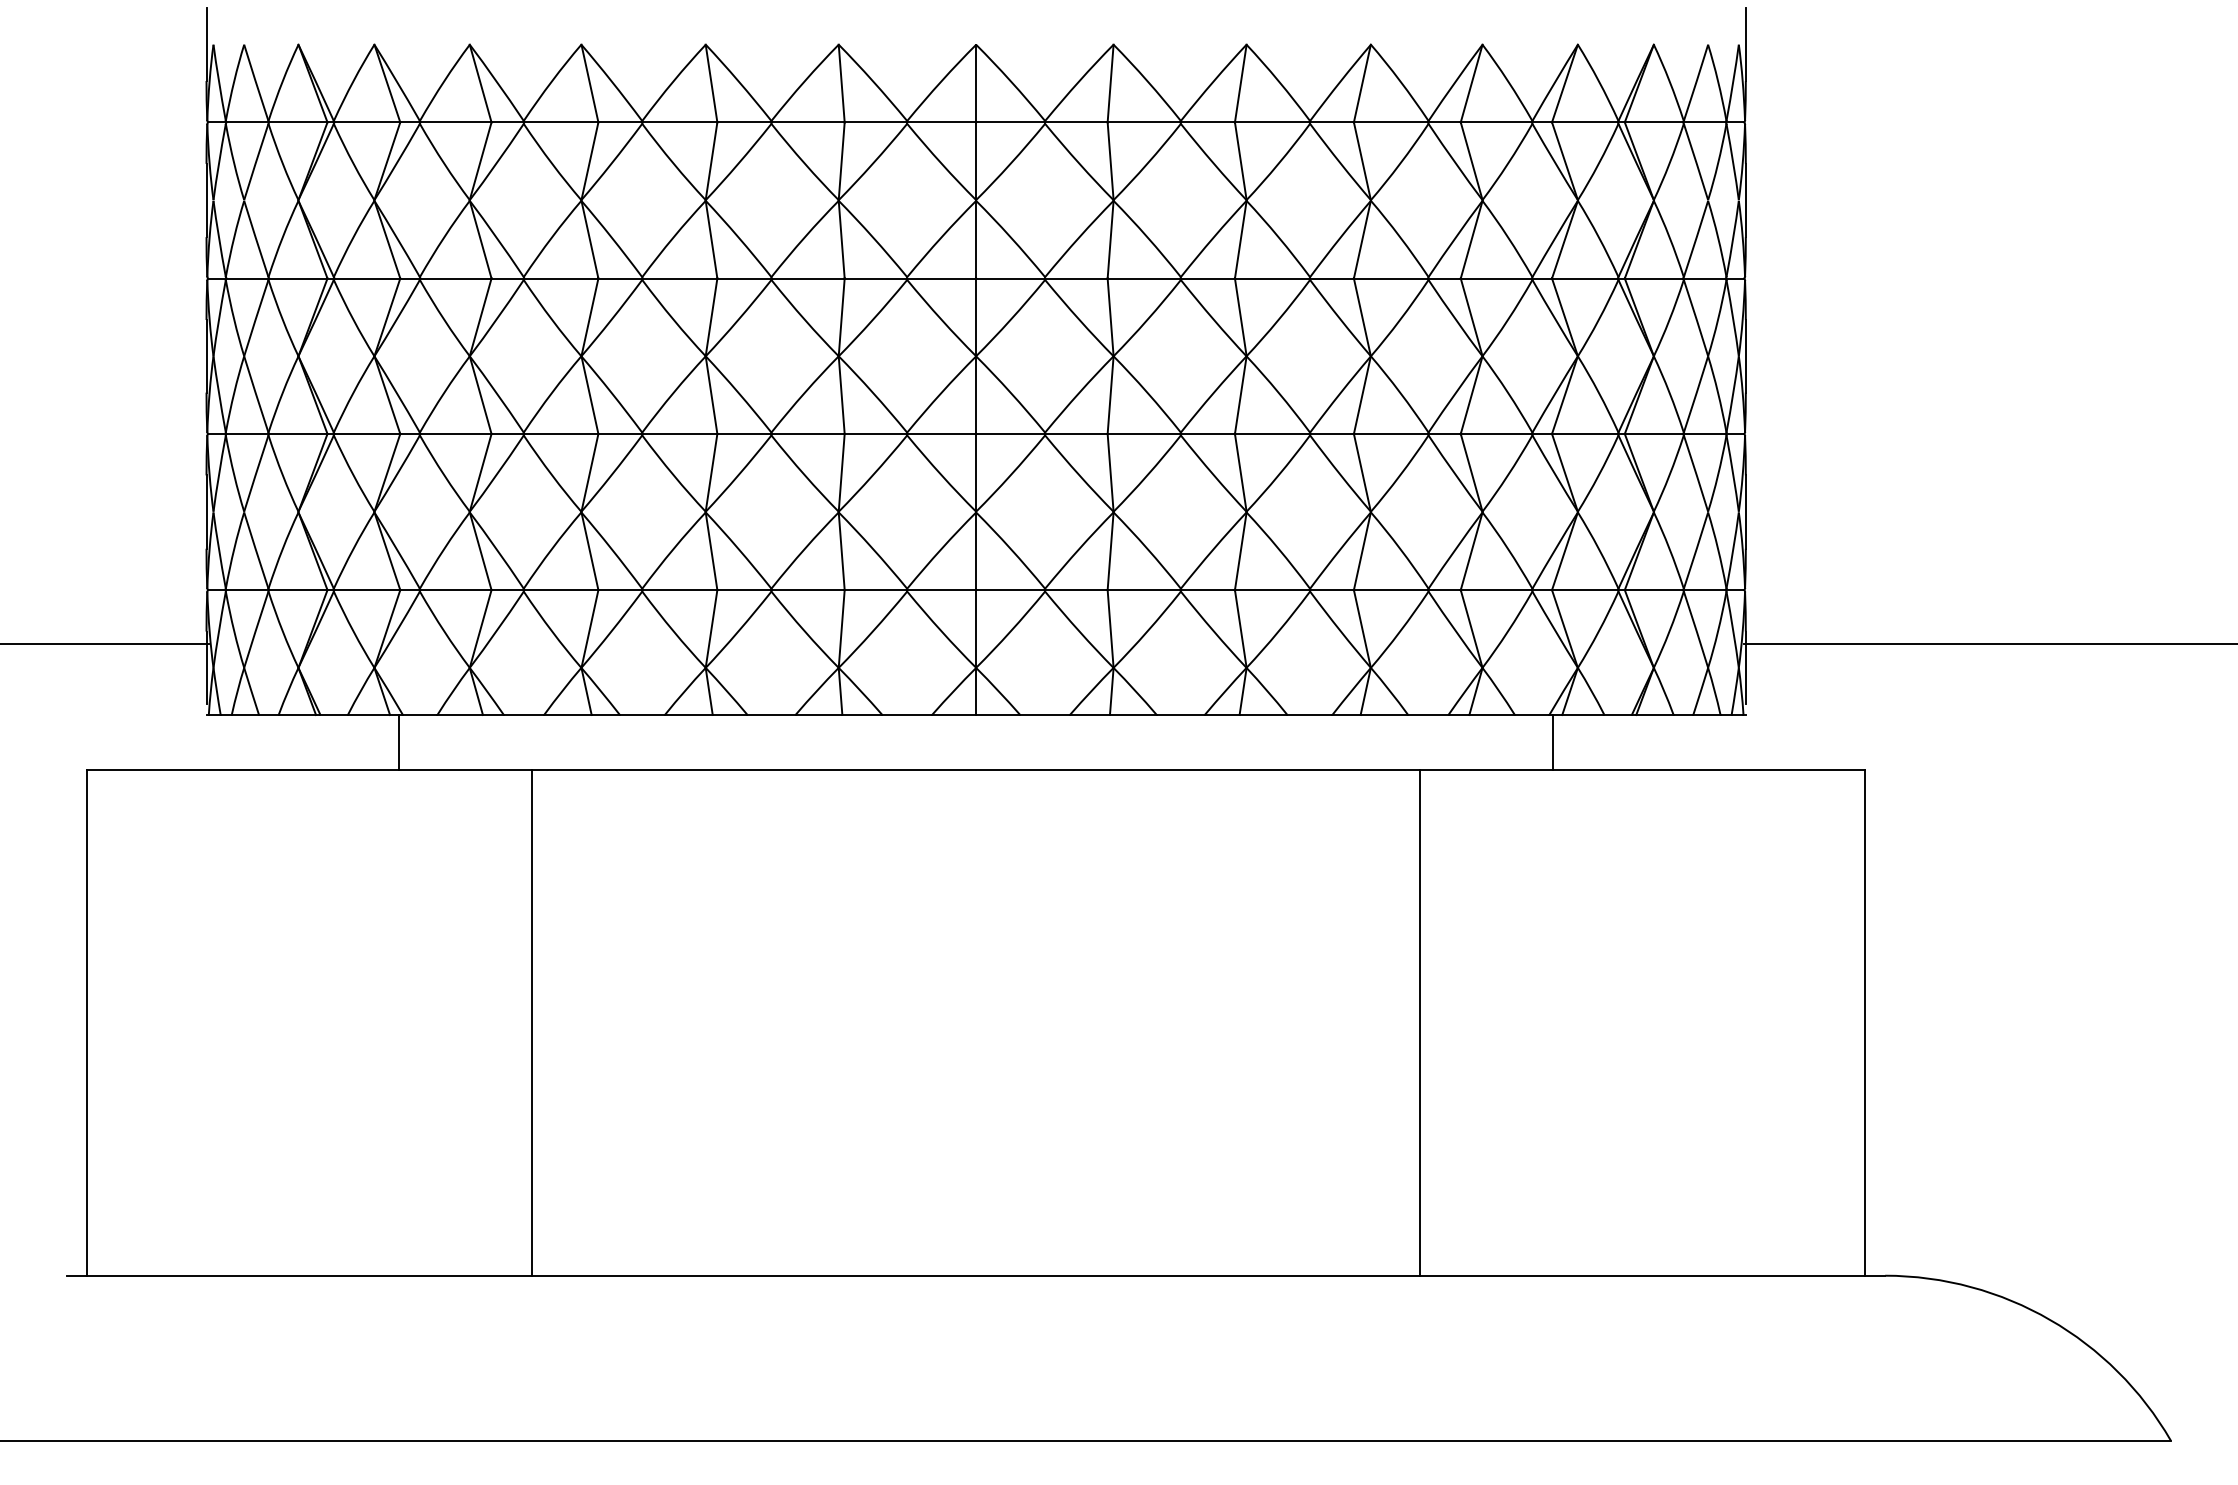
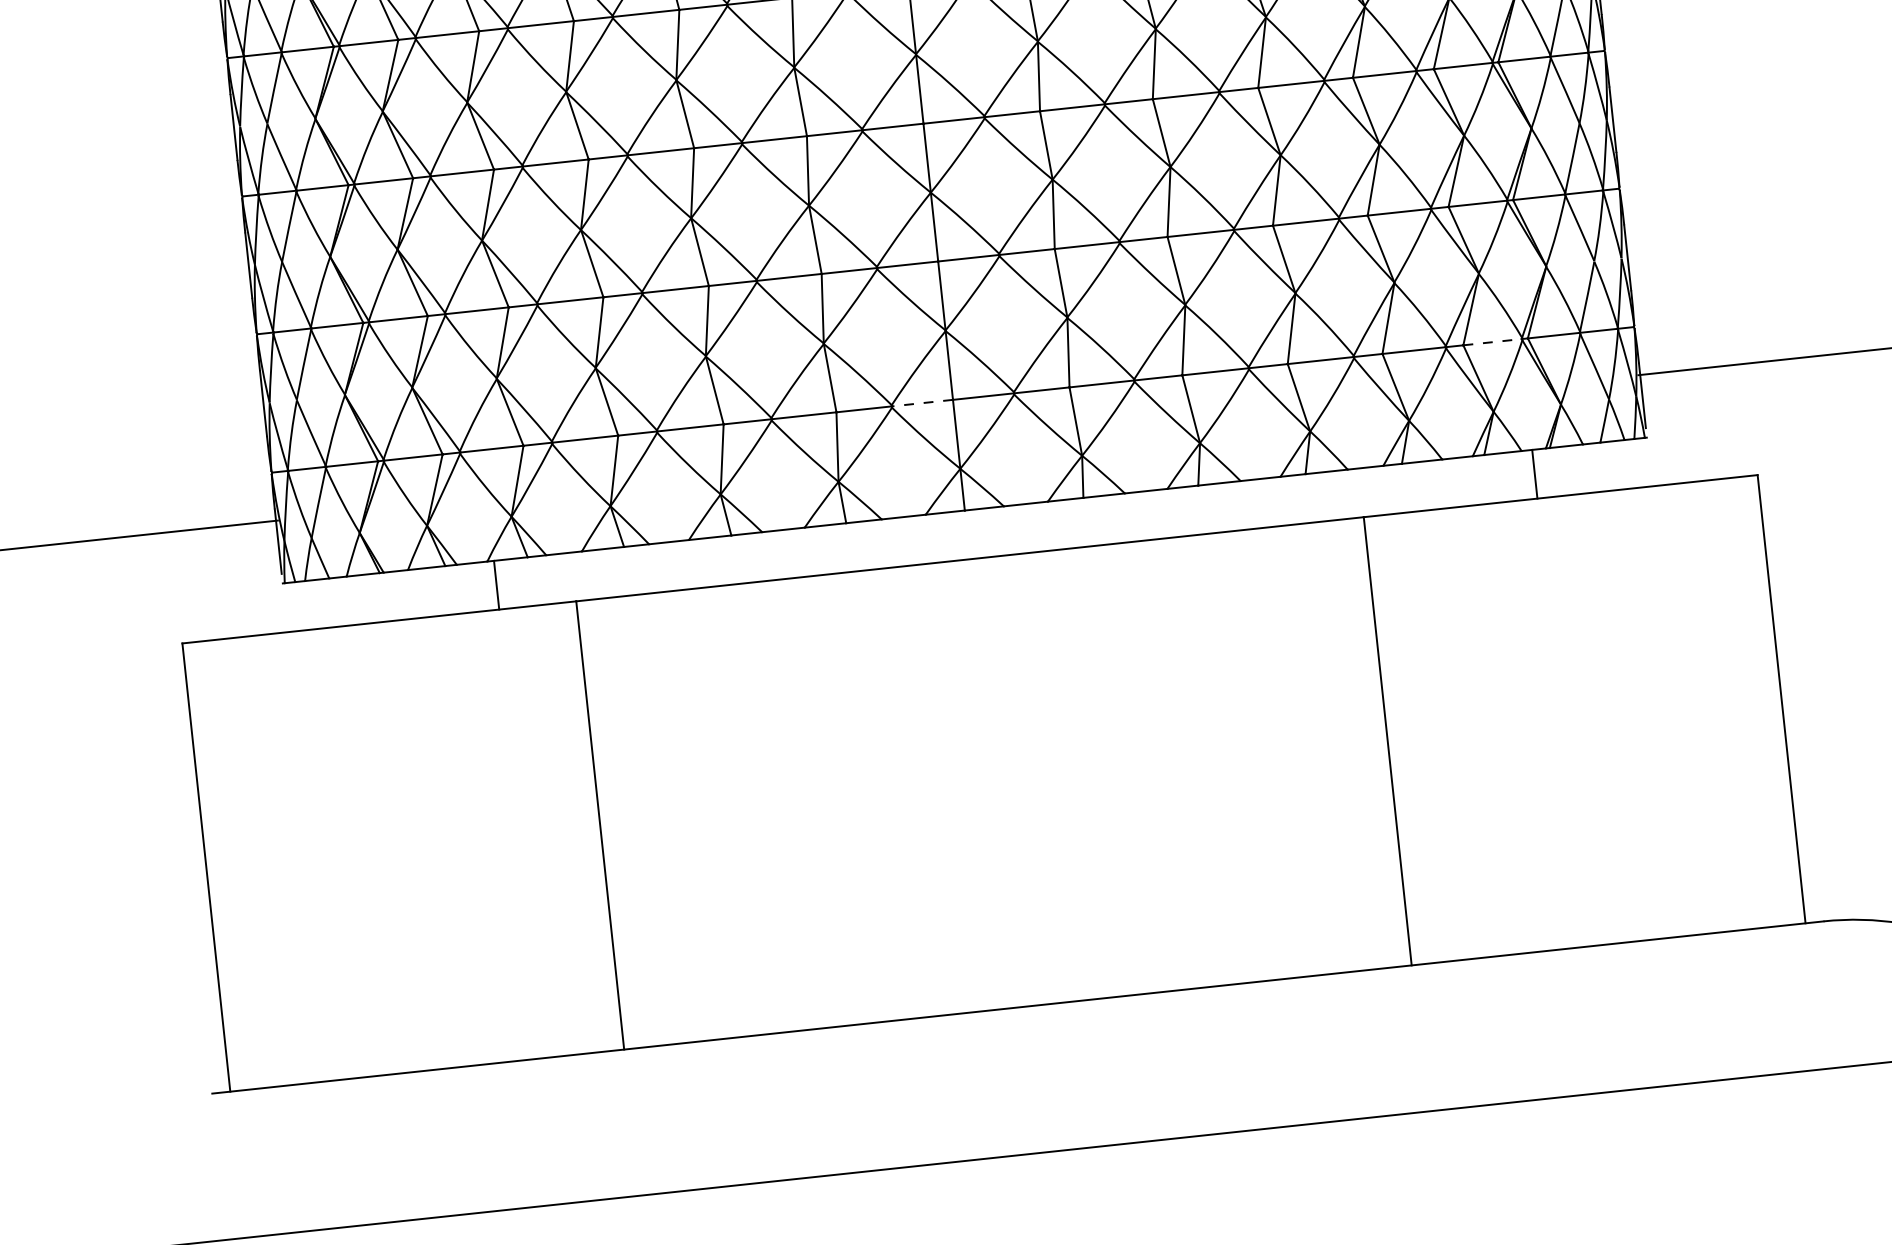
line: (941, 590) -> (922, 403), solid -> dashed
line: (1585, 590) -> (1493, 342), solid -> dashed
line: (398, 742) -> (496, 585), moved
line: (1553, 742) -> (1534, 474), moved

